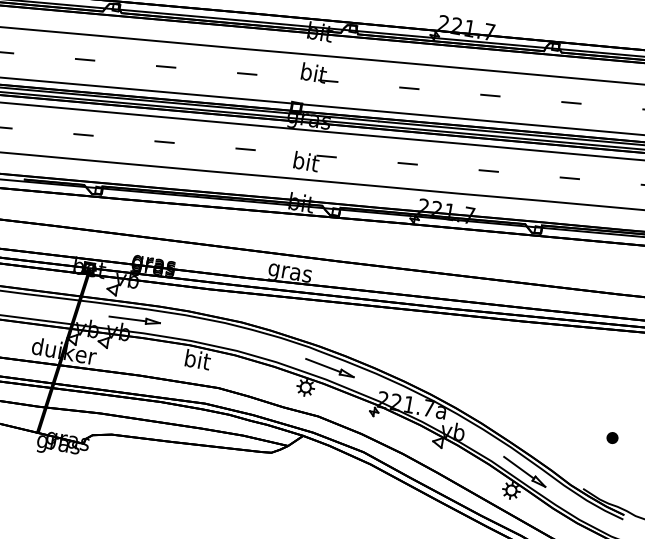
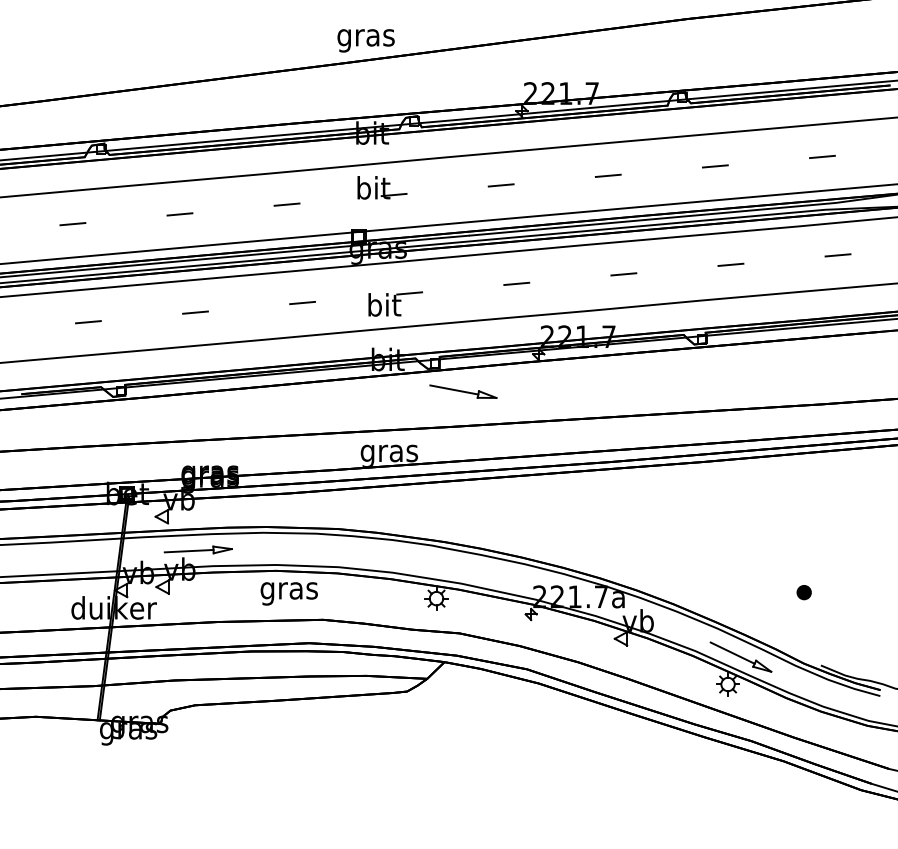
text: (196, 361) -> (288, 590), bit -> gras
part: (330, 367) -> (463, 391), moved
part: (612, 437) -> (803, 592), moved

